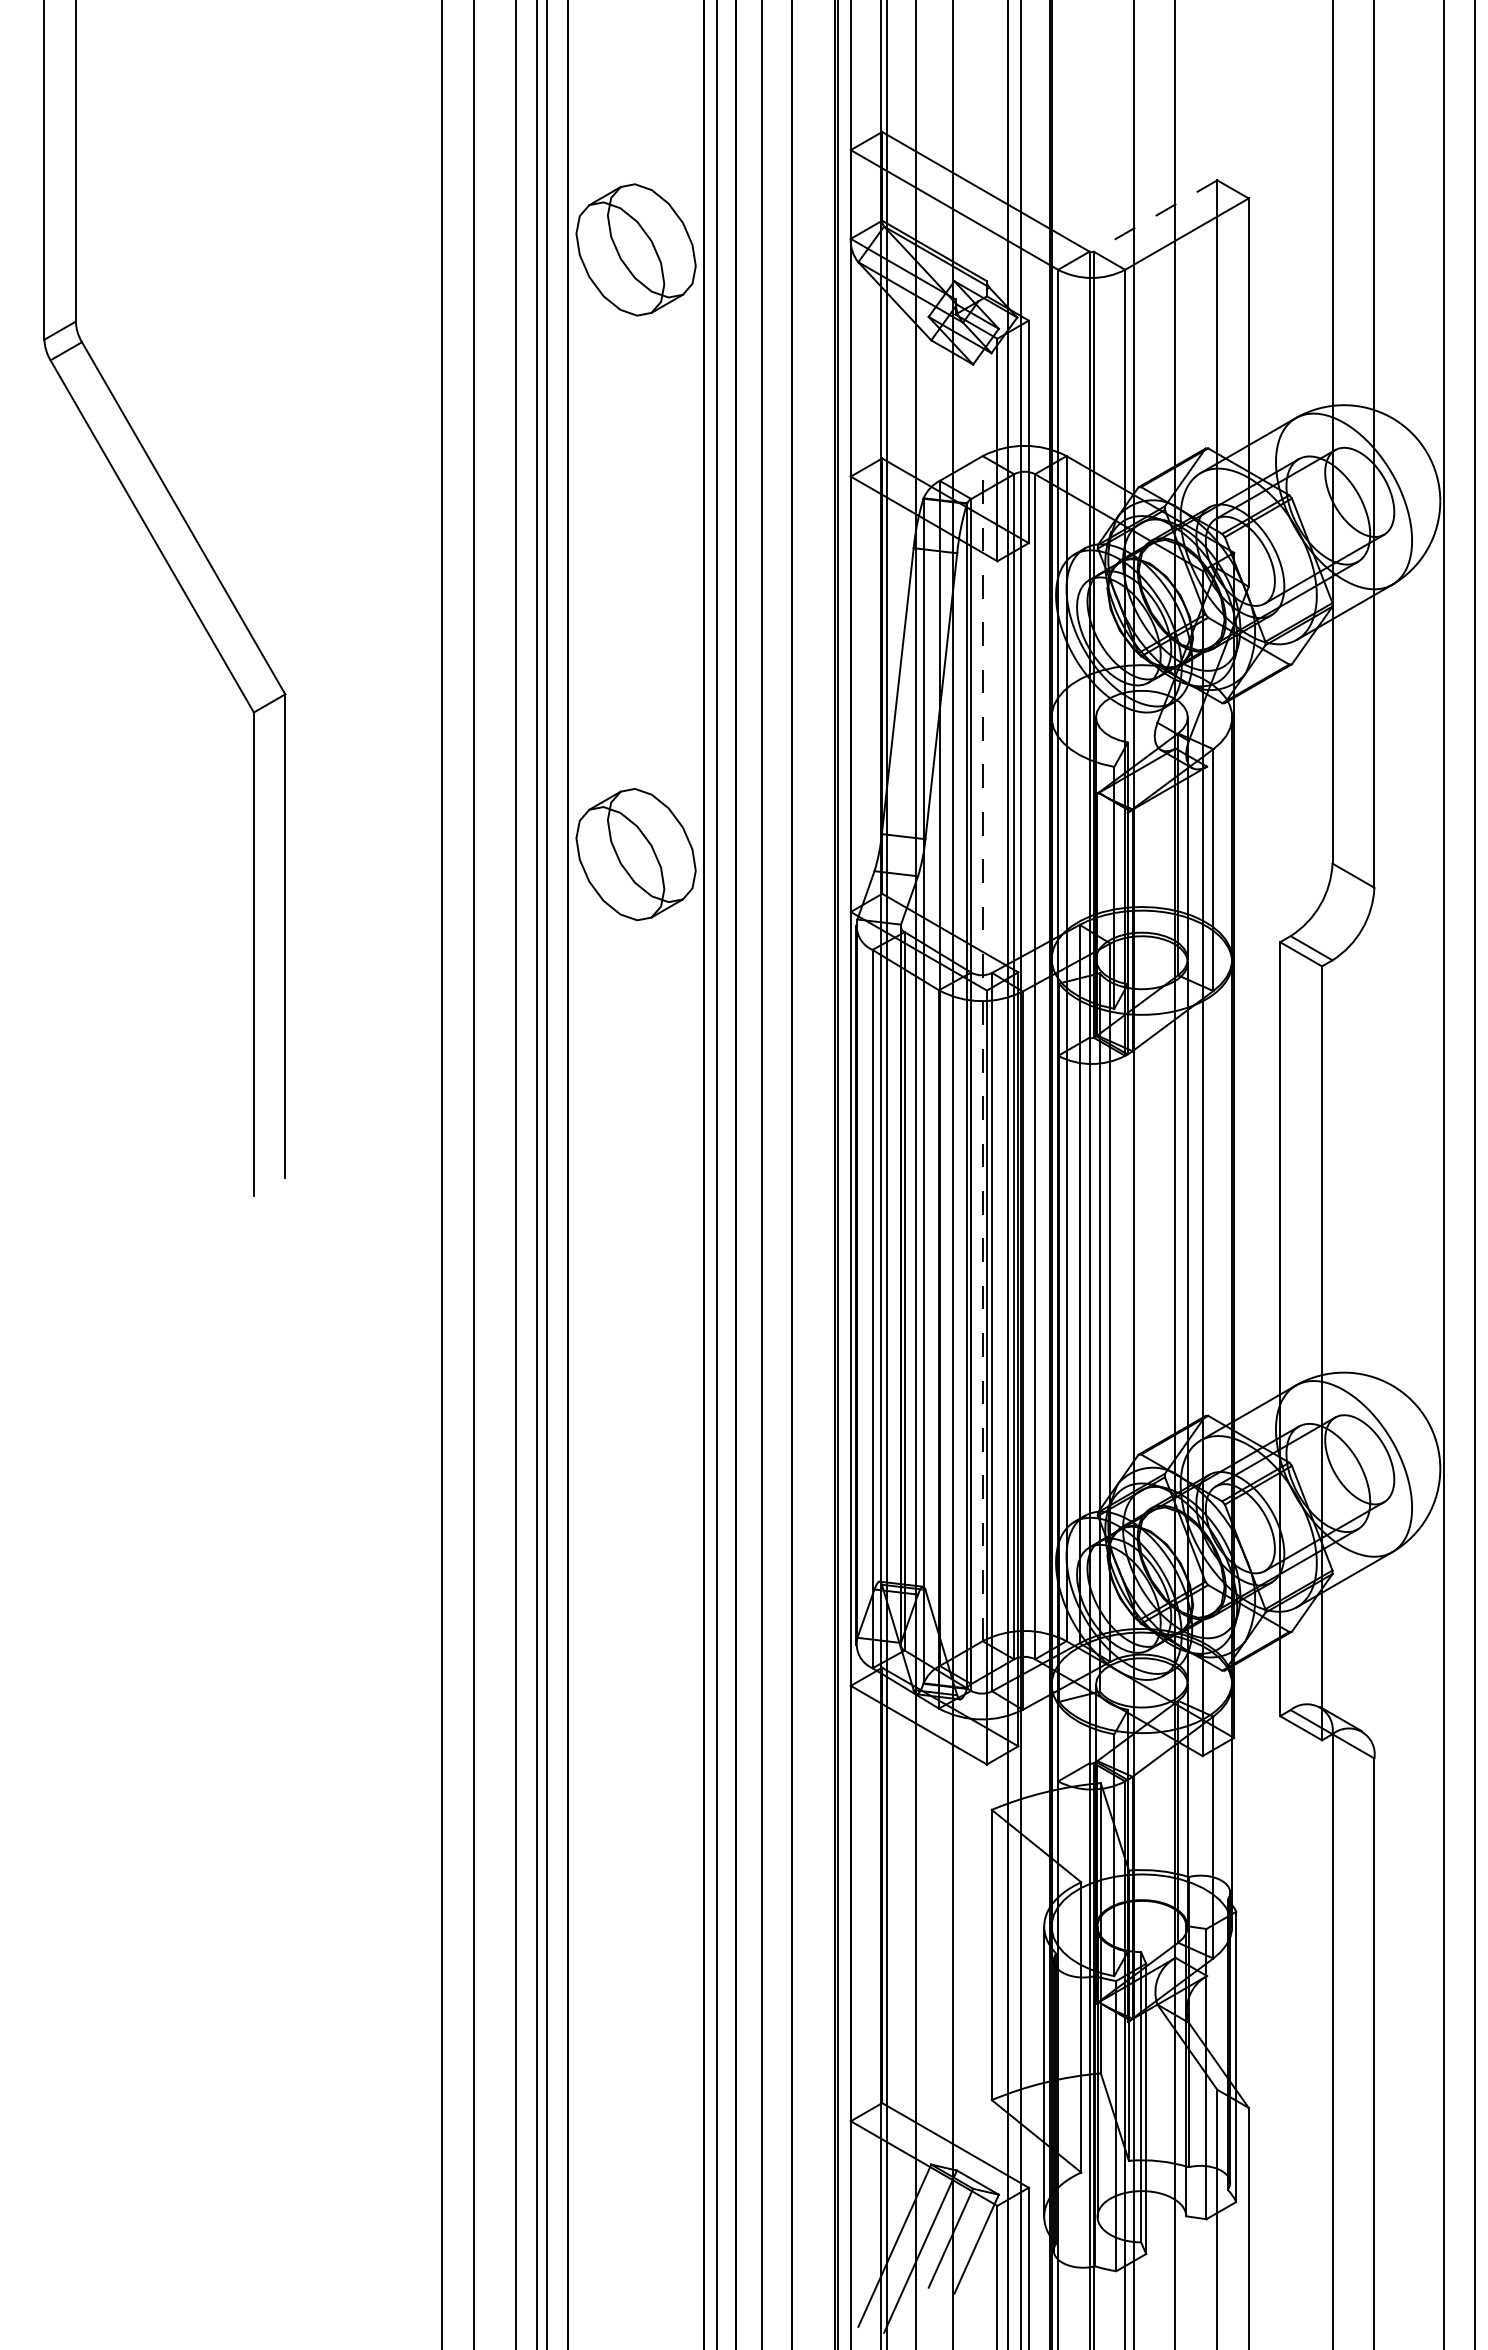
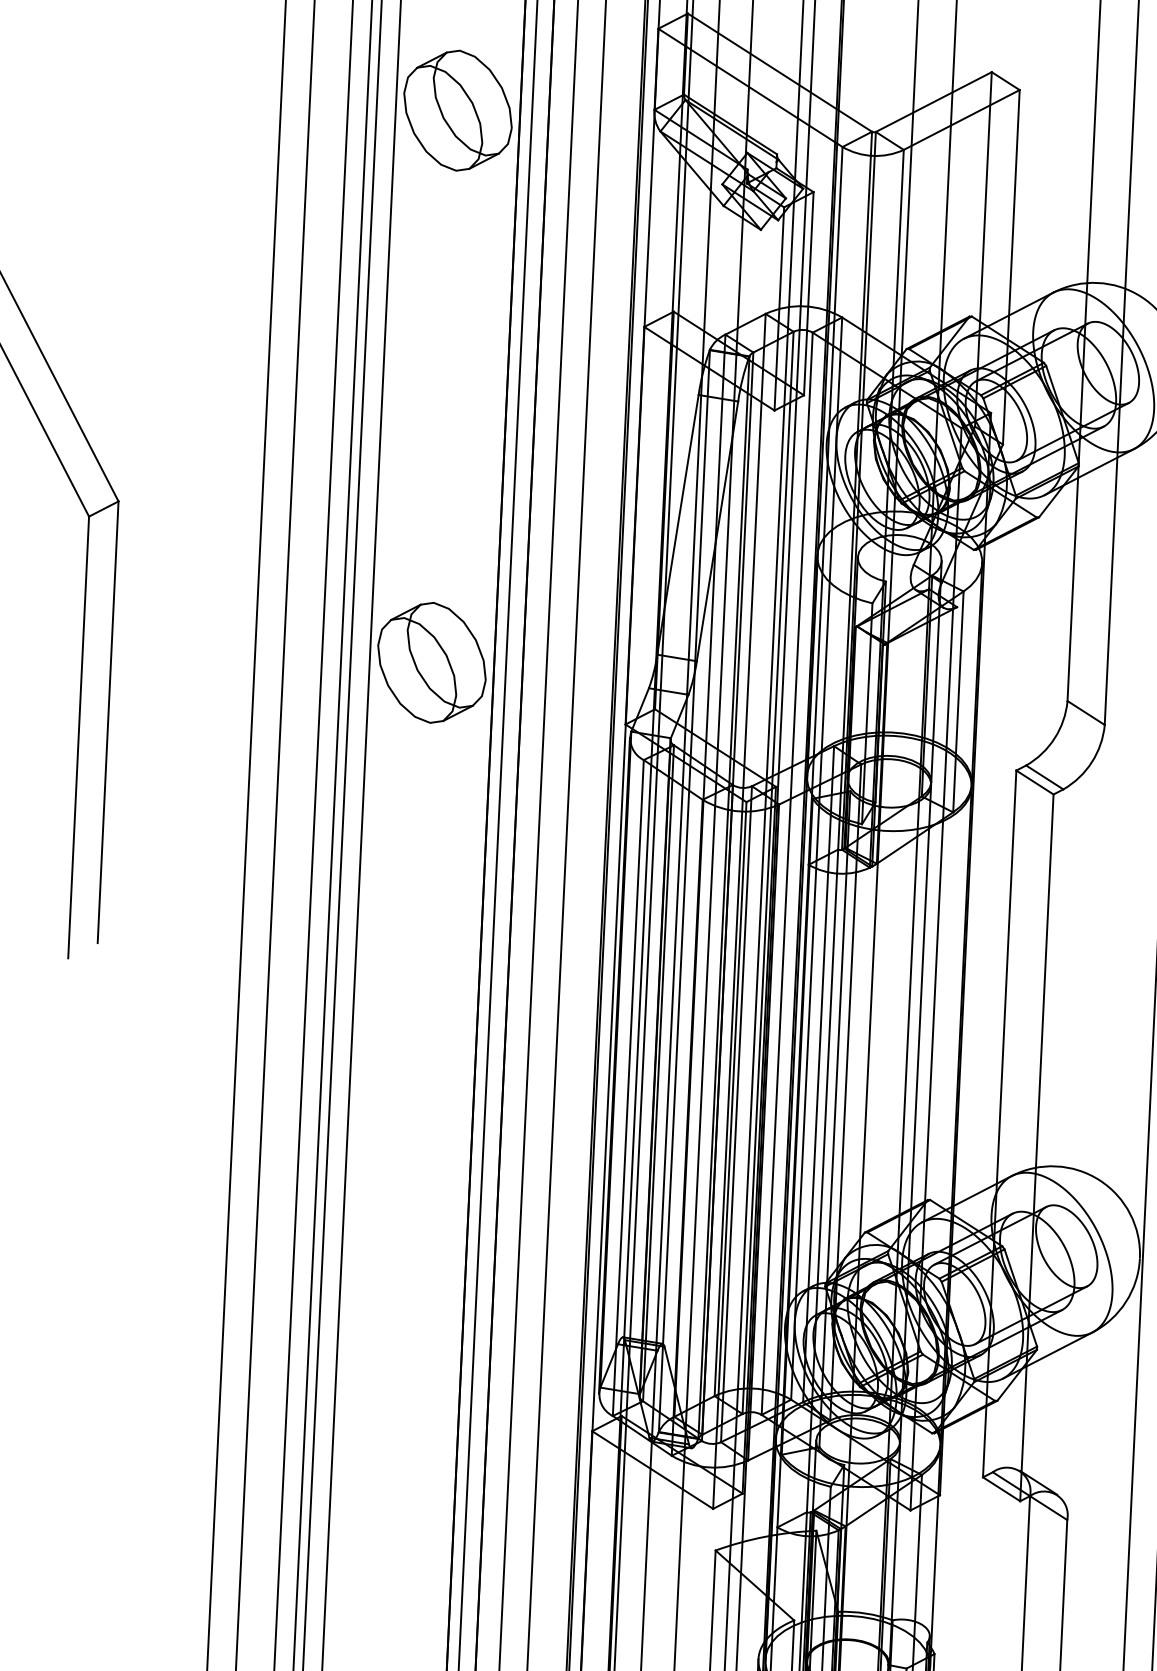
line: (1155, 216) -> (933, 102), dashed -> solid
line: (982, 1048) -> (739, 854), dashed -> solid

